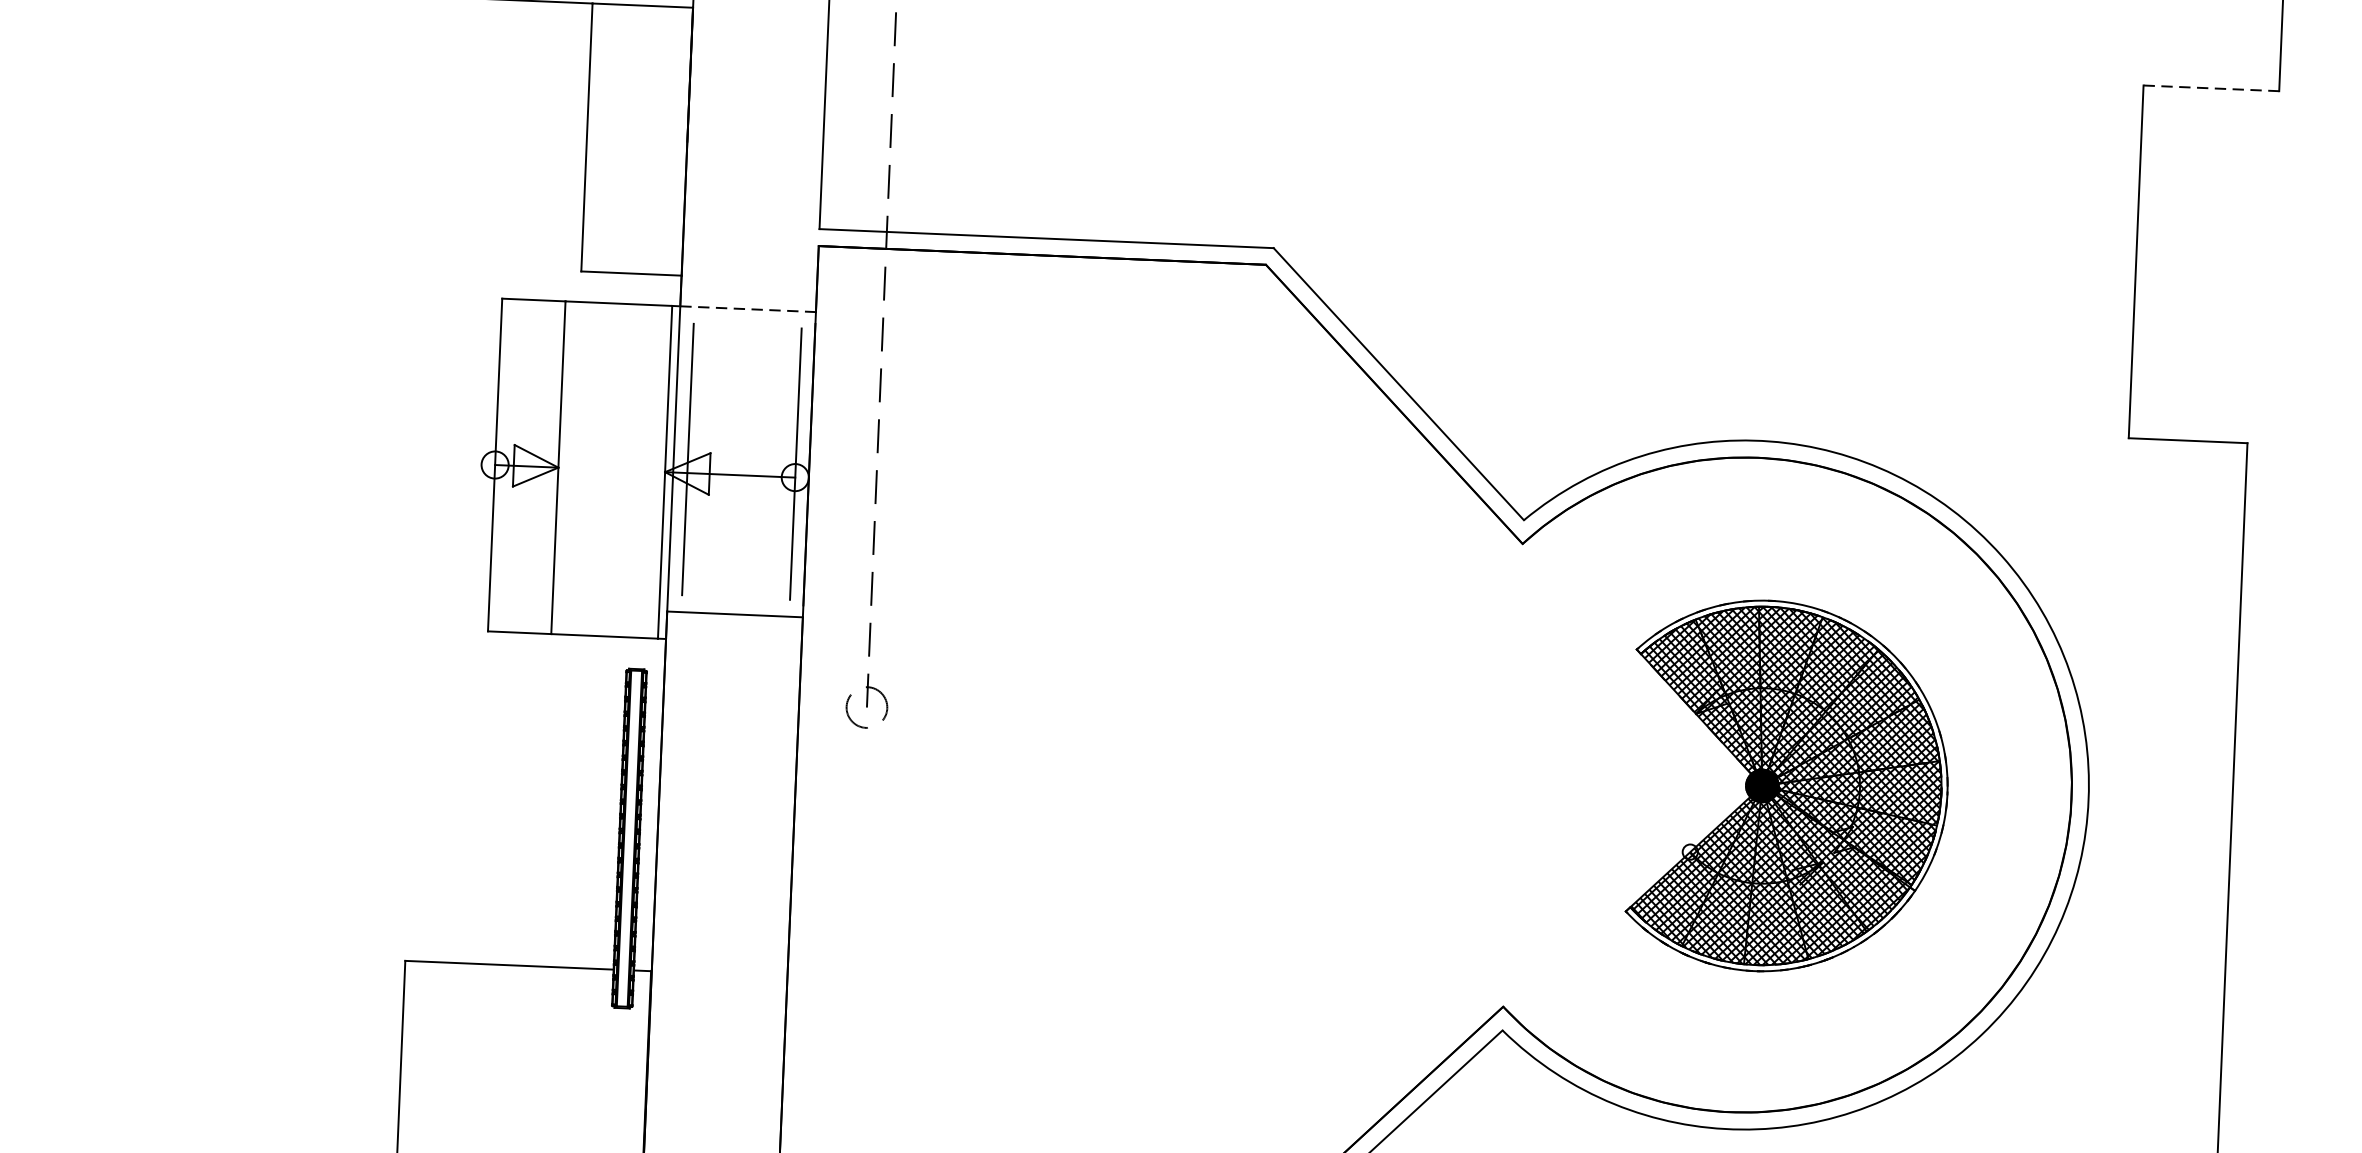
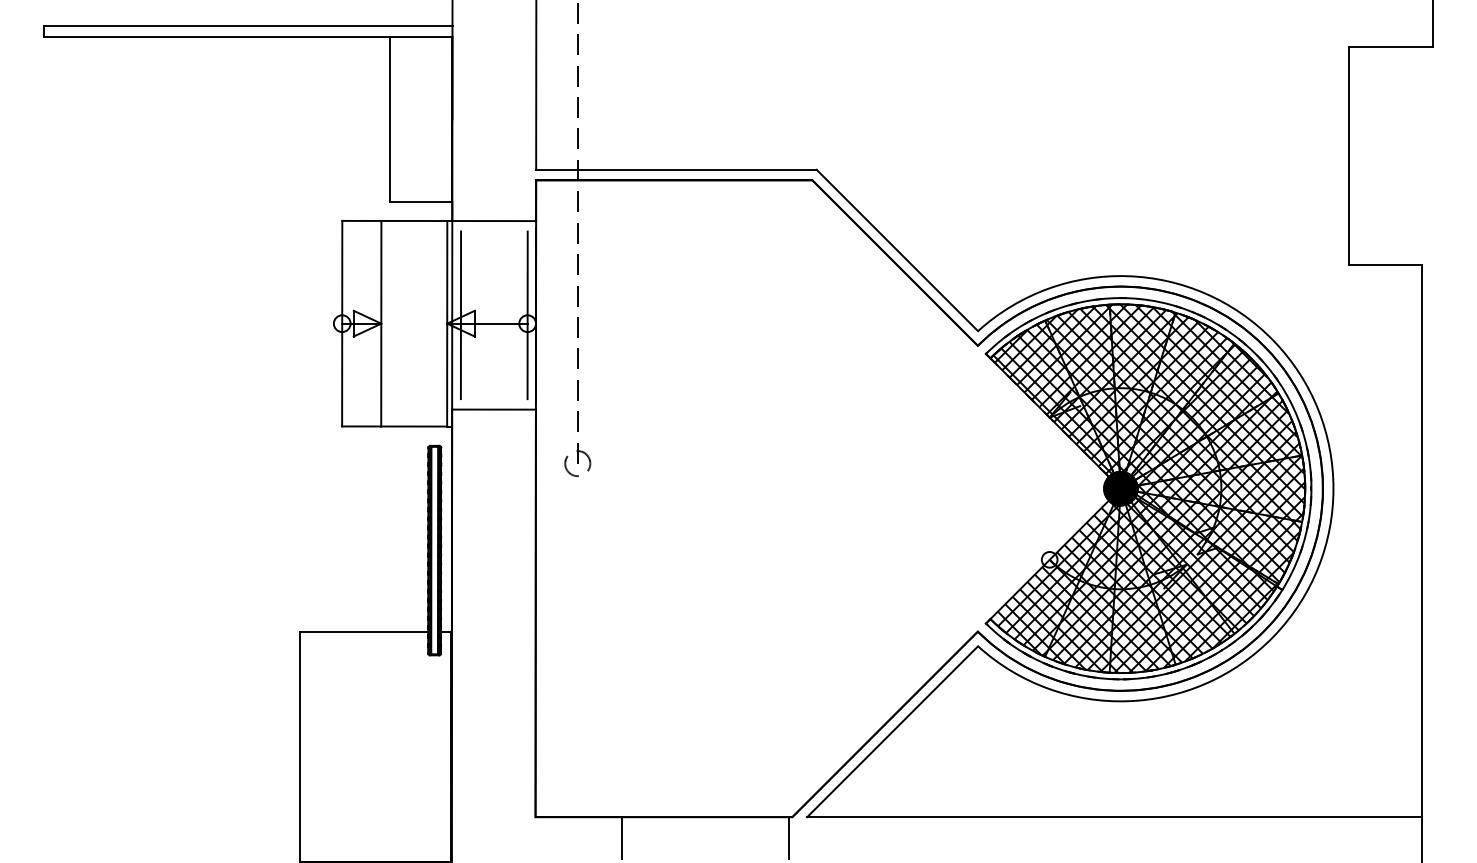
line: (2210, 89) -> (1390, 47), dashed -> solid
line: (748, 309) -> (494, 221), dashed -> solid
part: (1789, 786) -> (1148, 488), size x1.67

